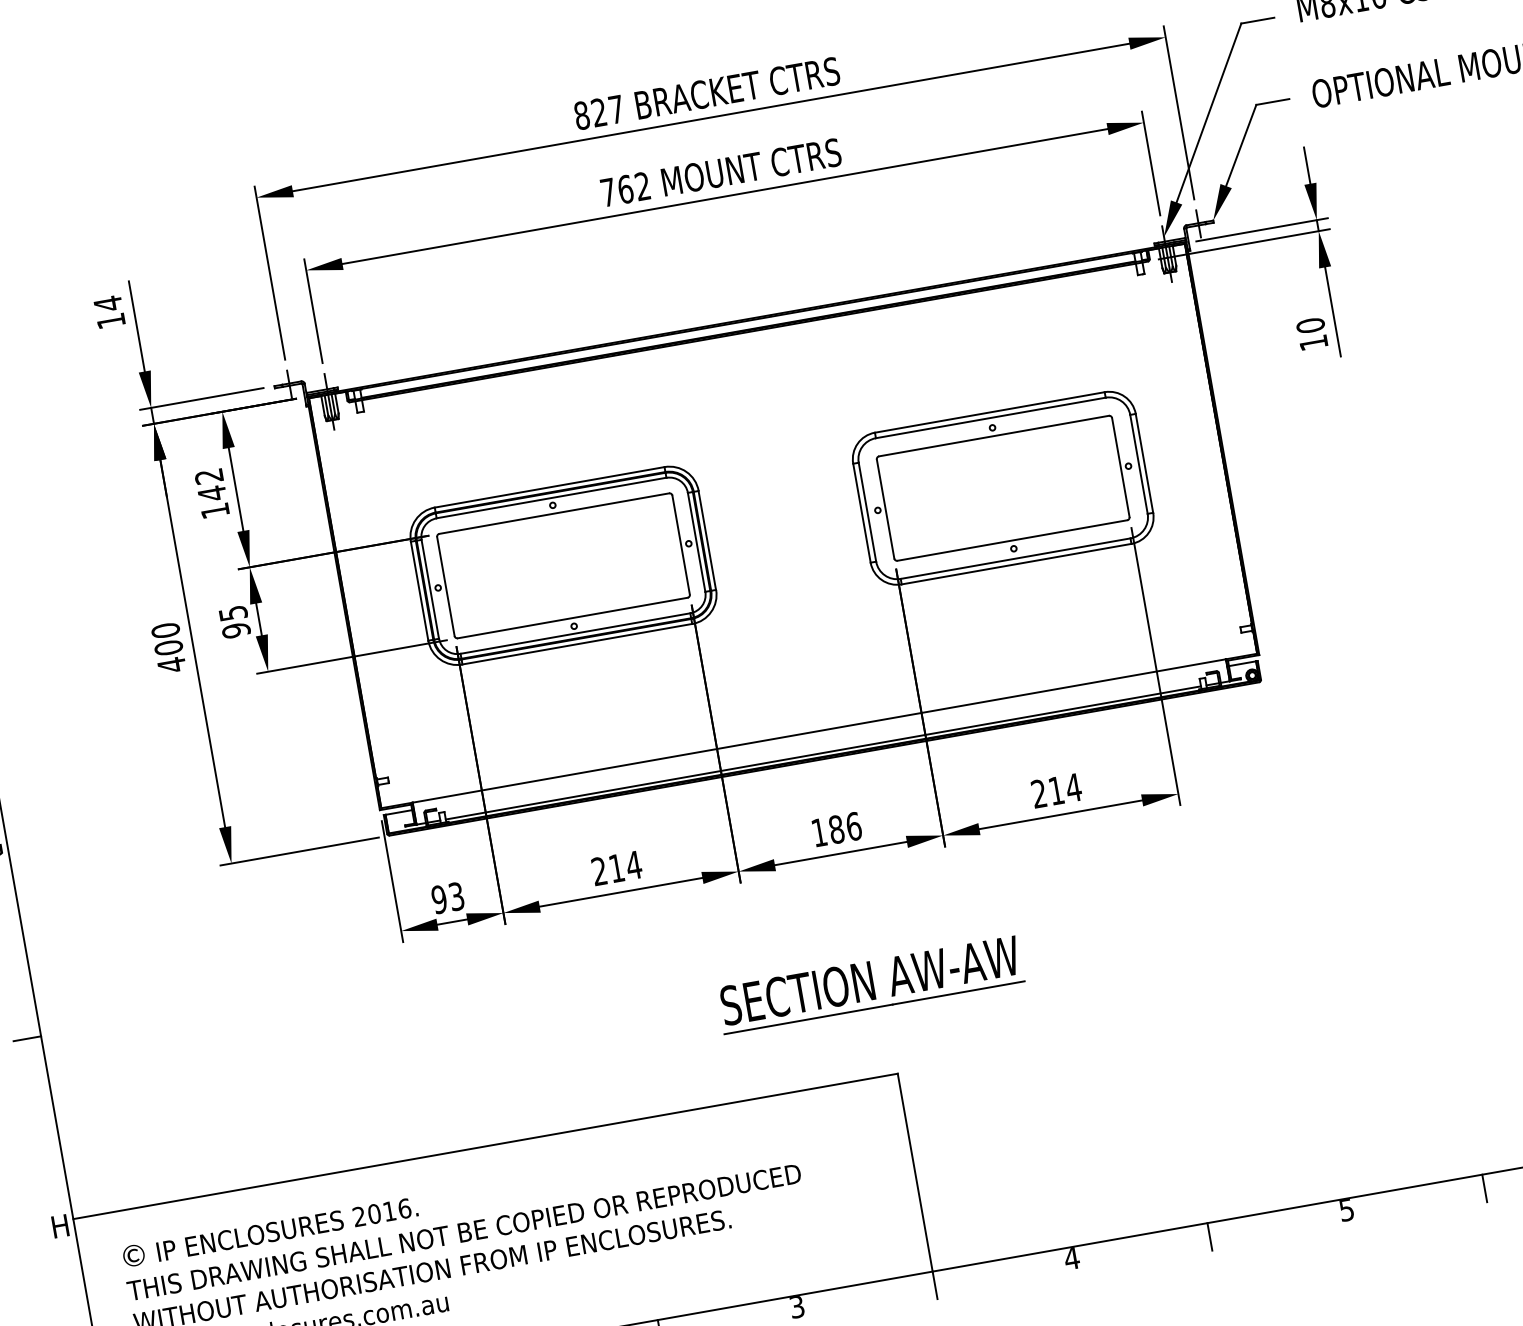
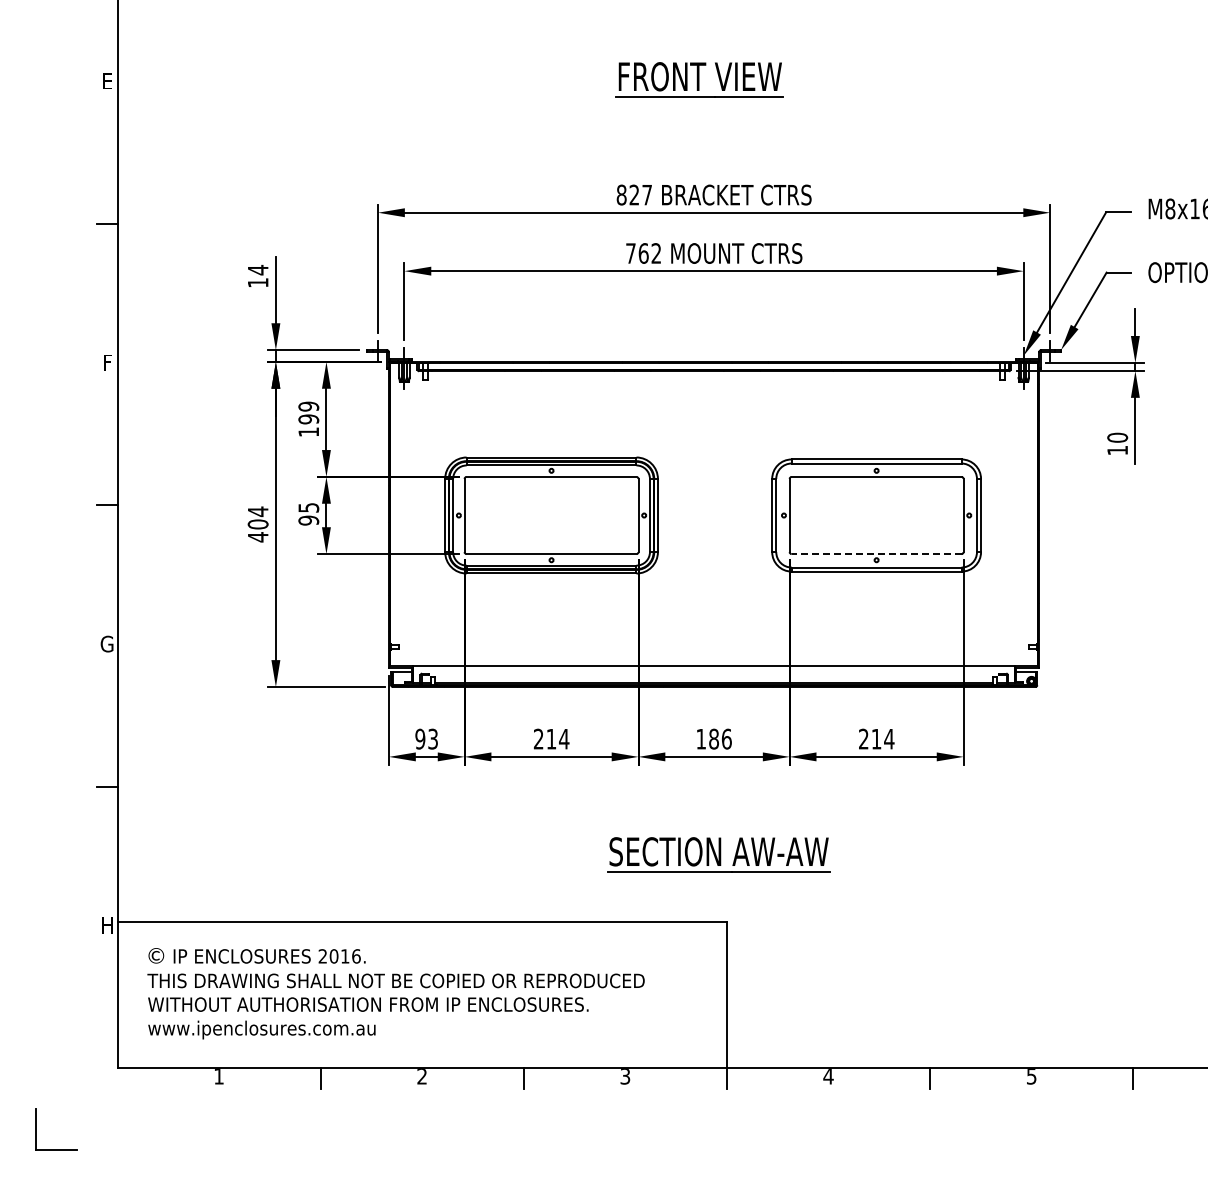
text: (210, 484) -> (308, 412), 142 -> 199
line: (1012, 541) -> (876, 554), solid -> dashed
text: (164, 630) -> (257, 511), 400 -> 404

